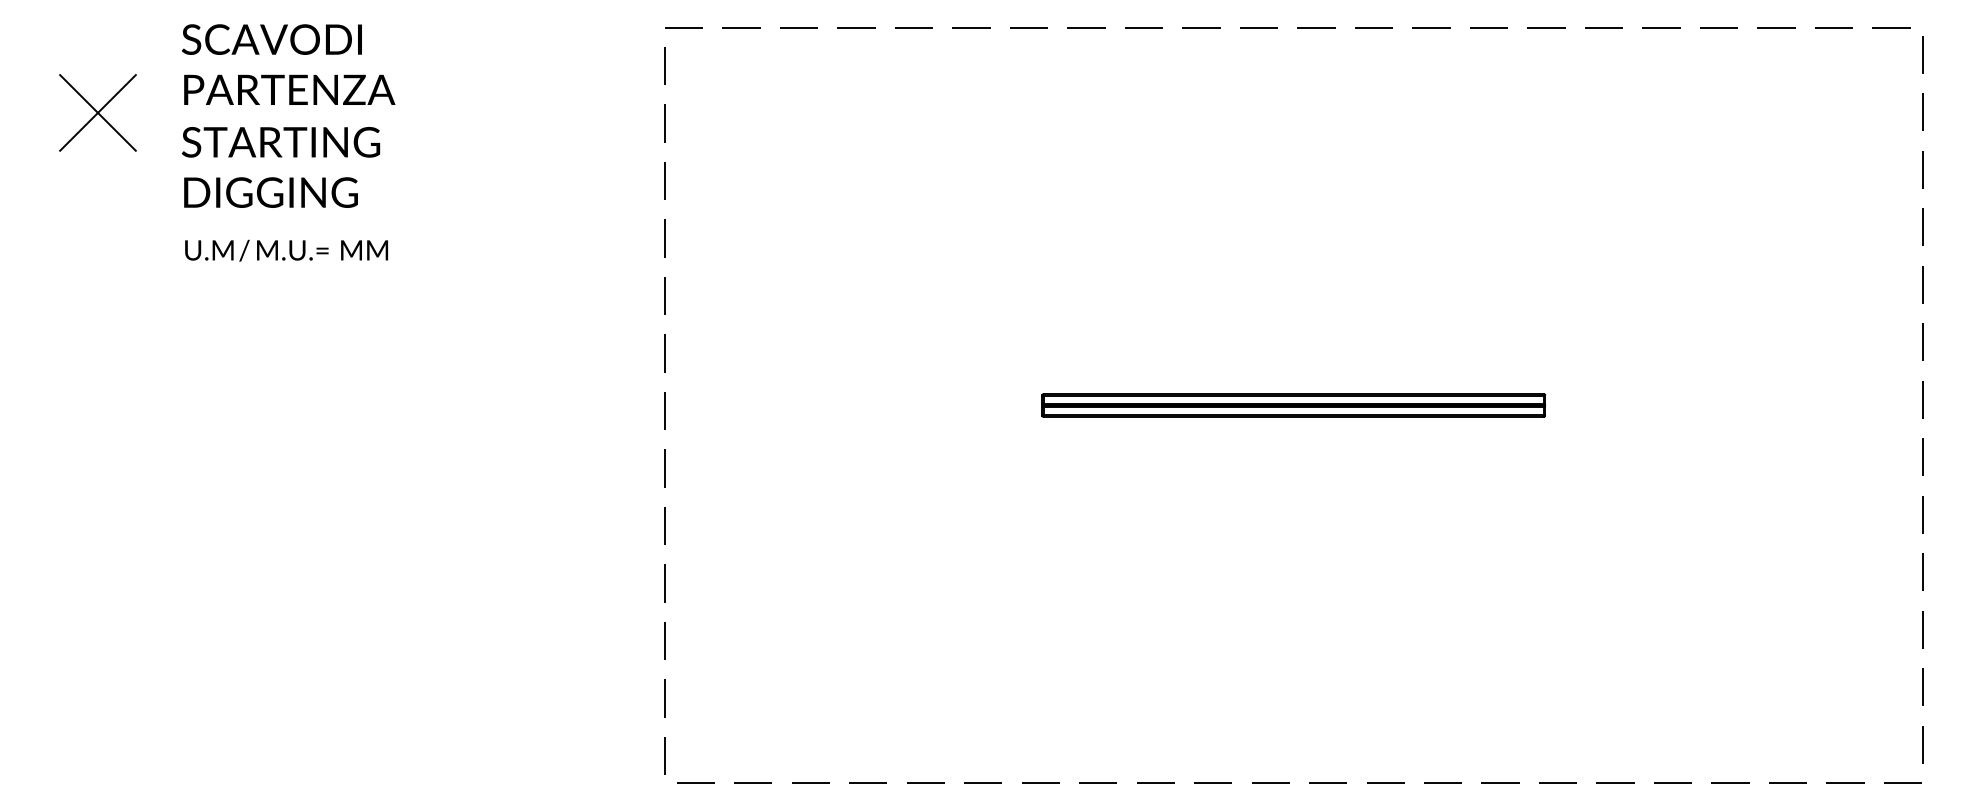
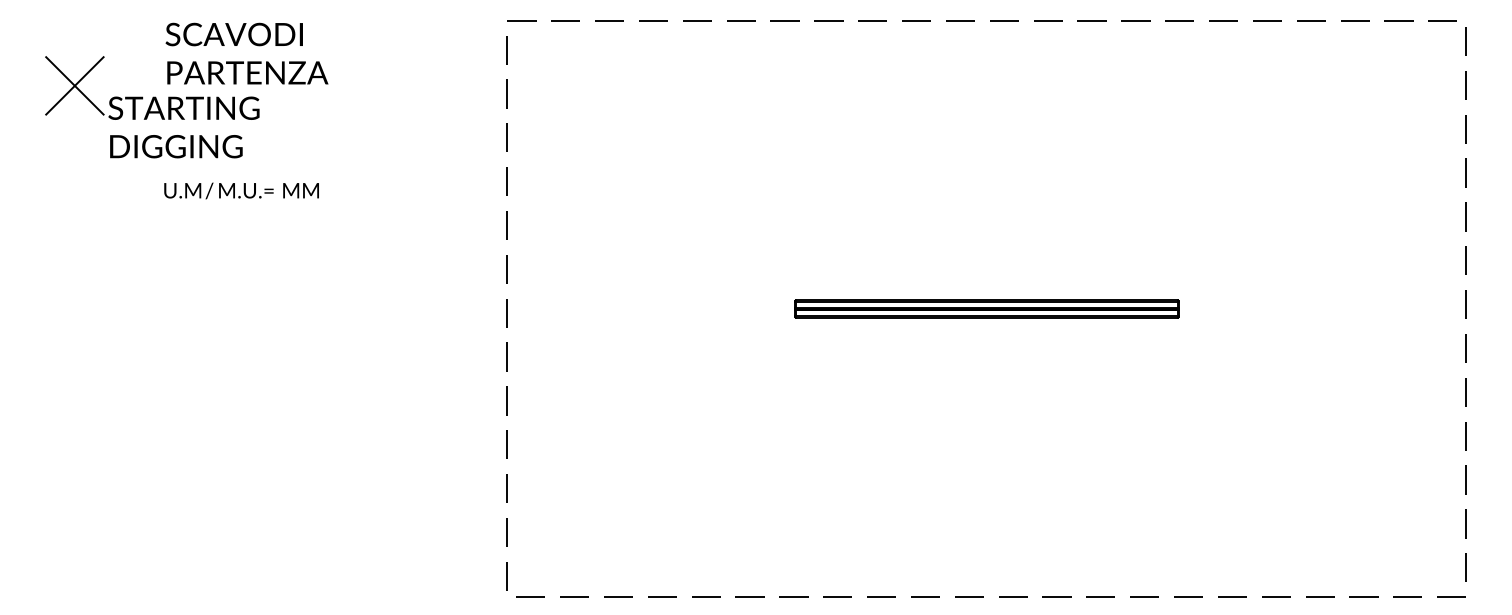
text: (288, 64) -> (246, 53), moved
text: (281, 167) -> (184, 127), moved
text: (286, 250) -> (241, 190), moved

